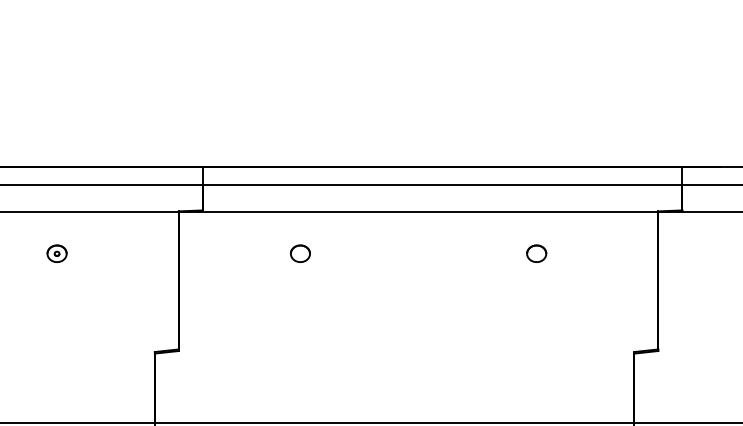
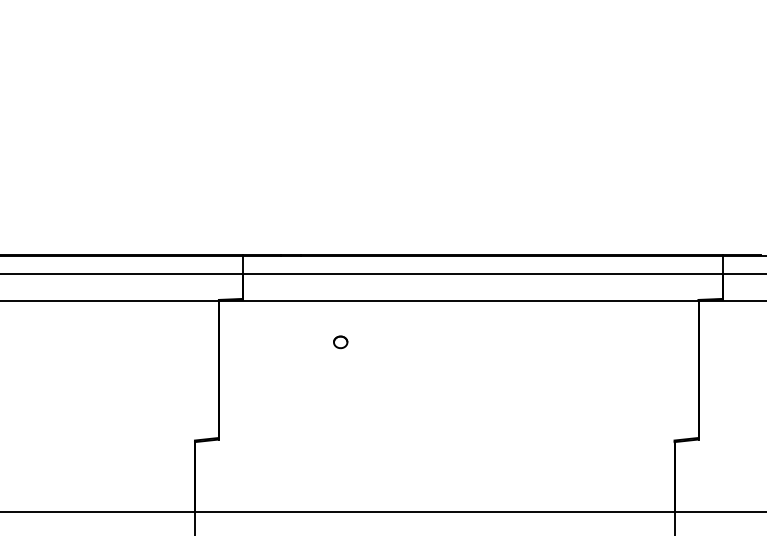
part: (56, 253) -> (96, 342), removed
part: (300, 253) -> (340, 342), size x0.7
part: (536, 253) -> (576, 342), removed

